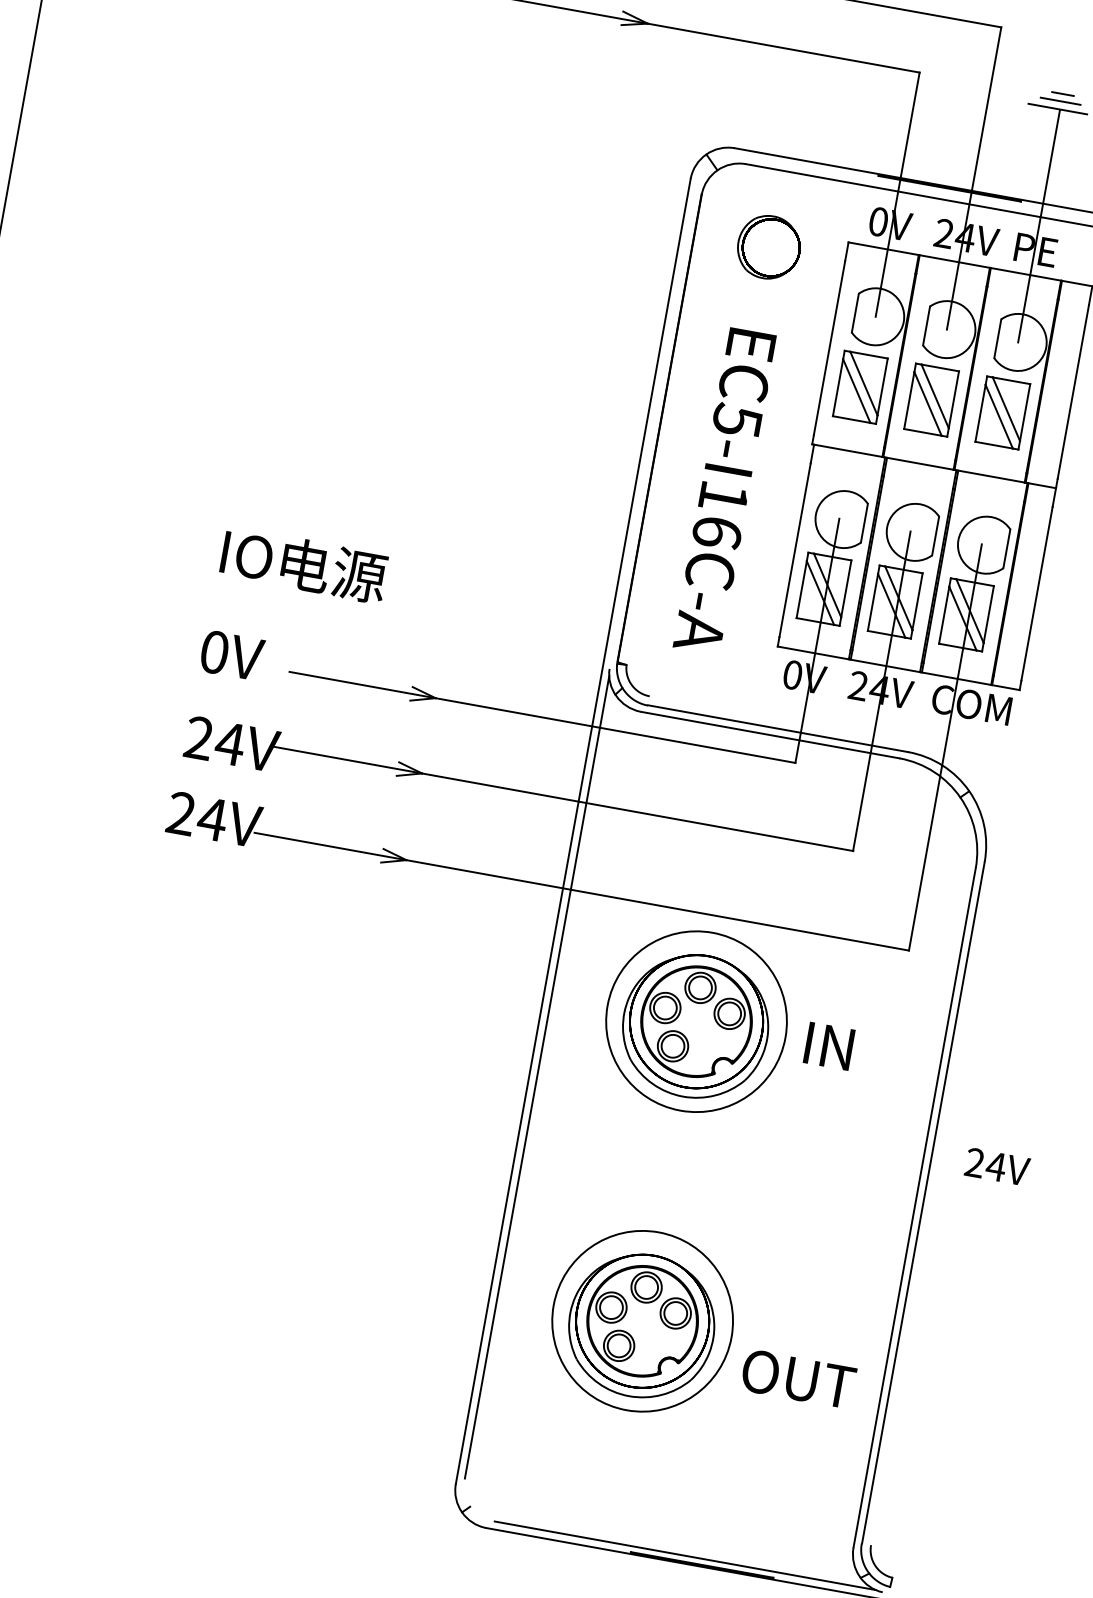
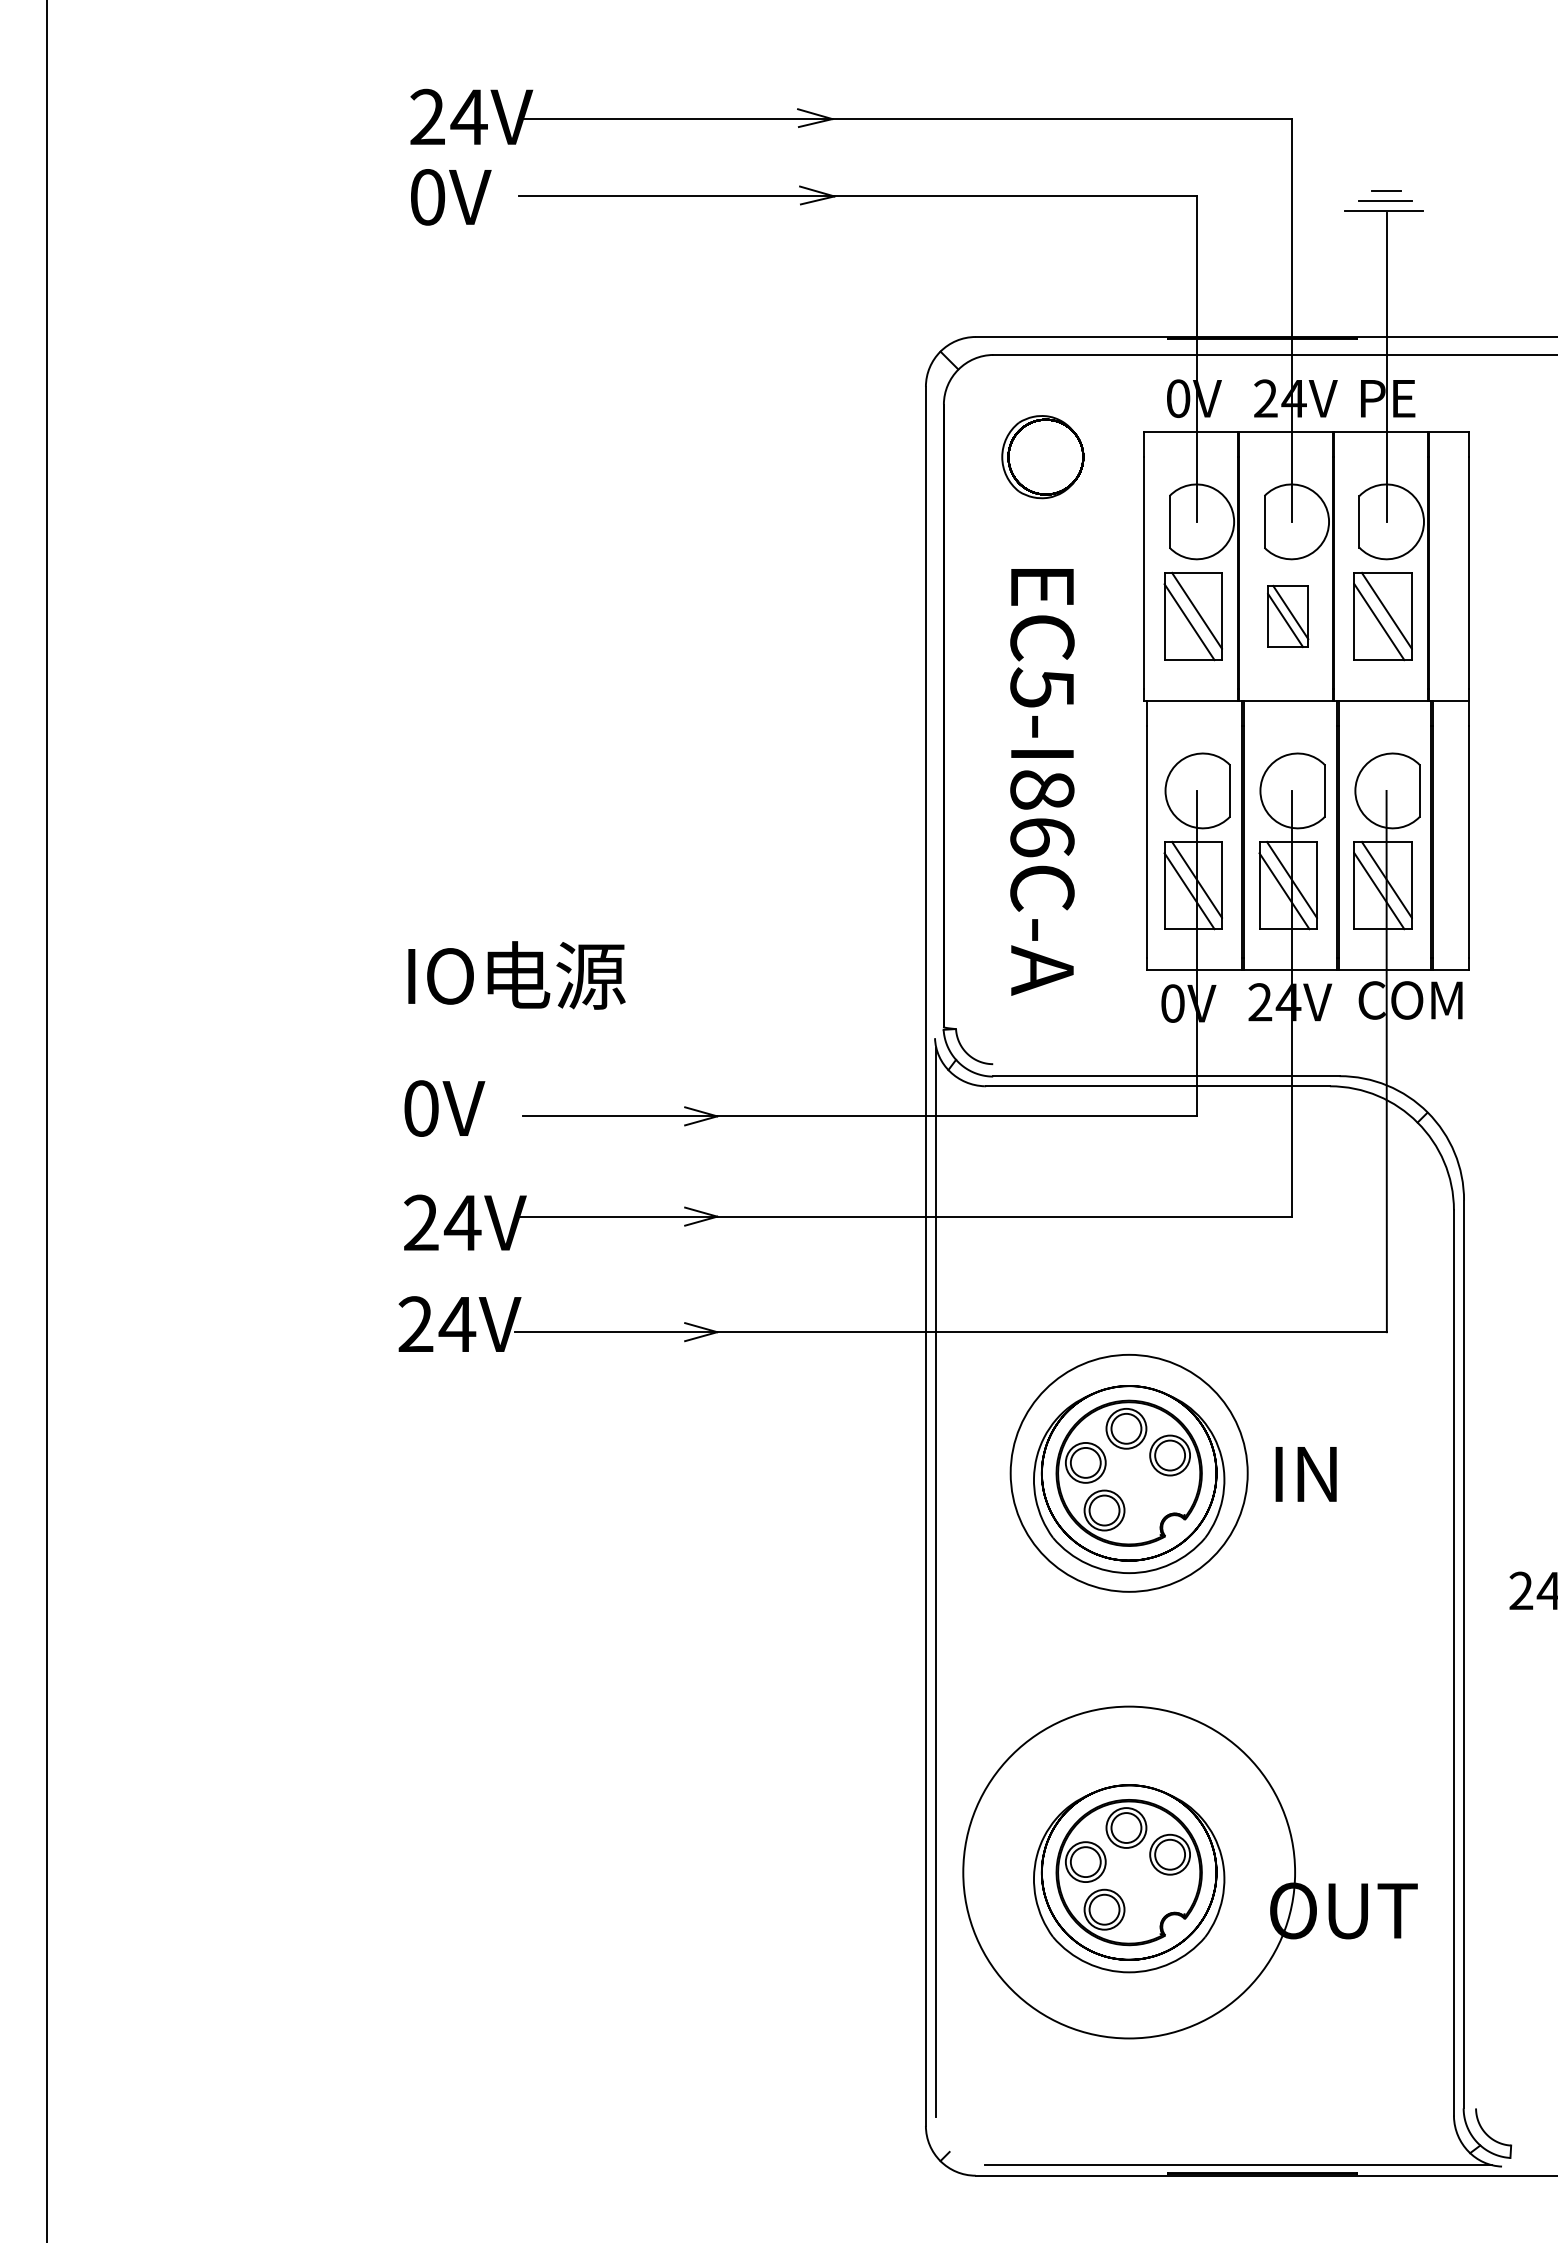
part: (931, 400) -> (1287, 616), size x0.7
text: (723, 496) -> (1042, 789), EC5-I16C-A -> EC5-I86C-A
circle: (642, 1321) -> (1128, 1872), size x1.4

